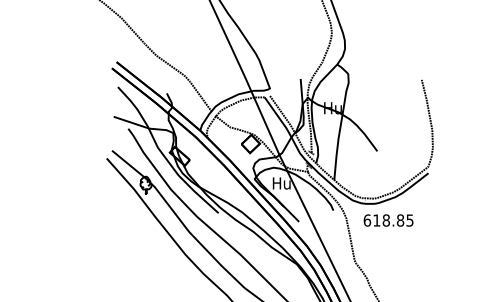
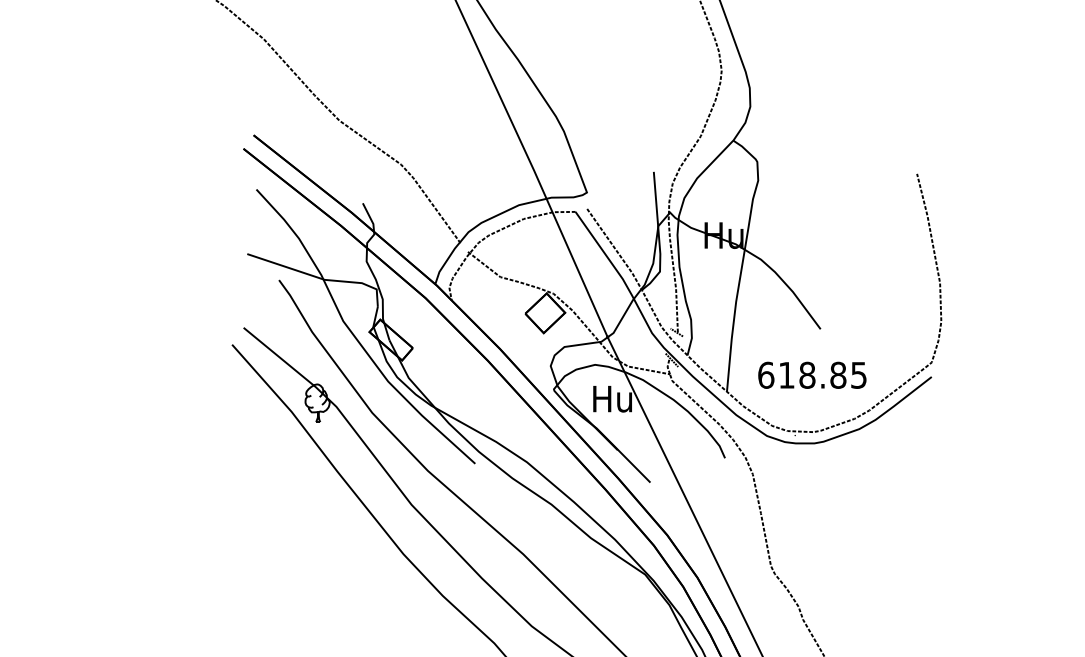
text: (388, 220) -> (812, 375), moved

